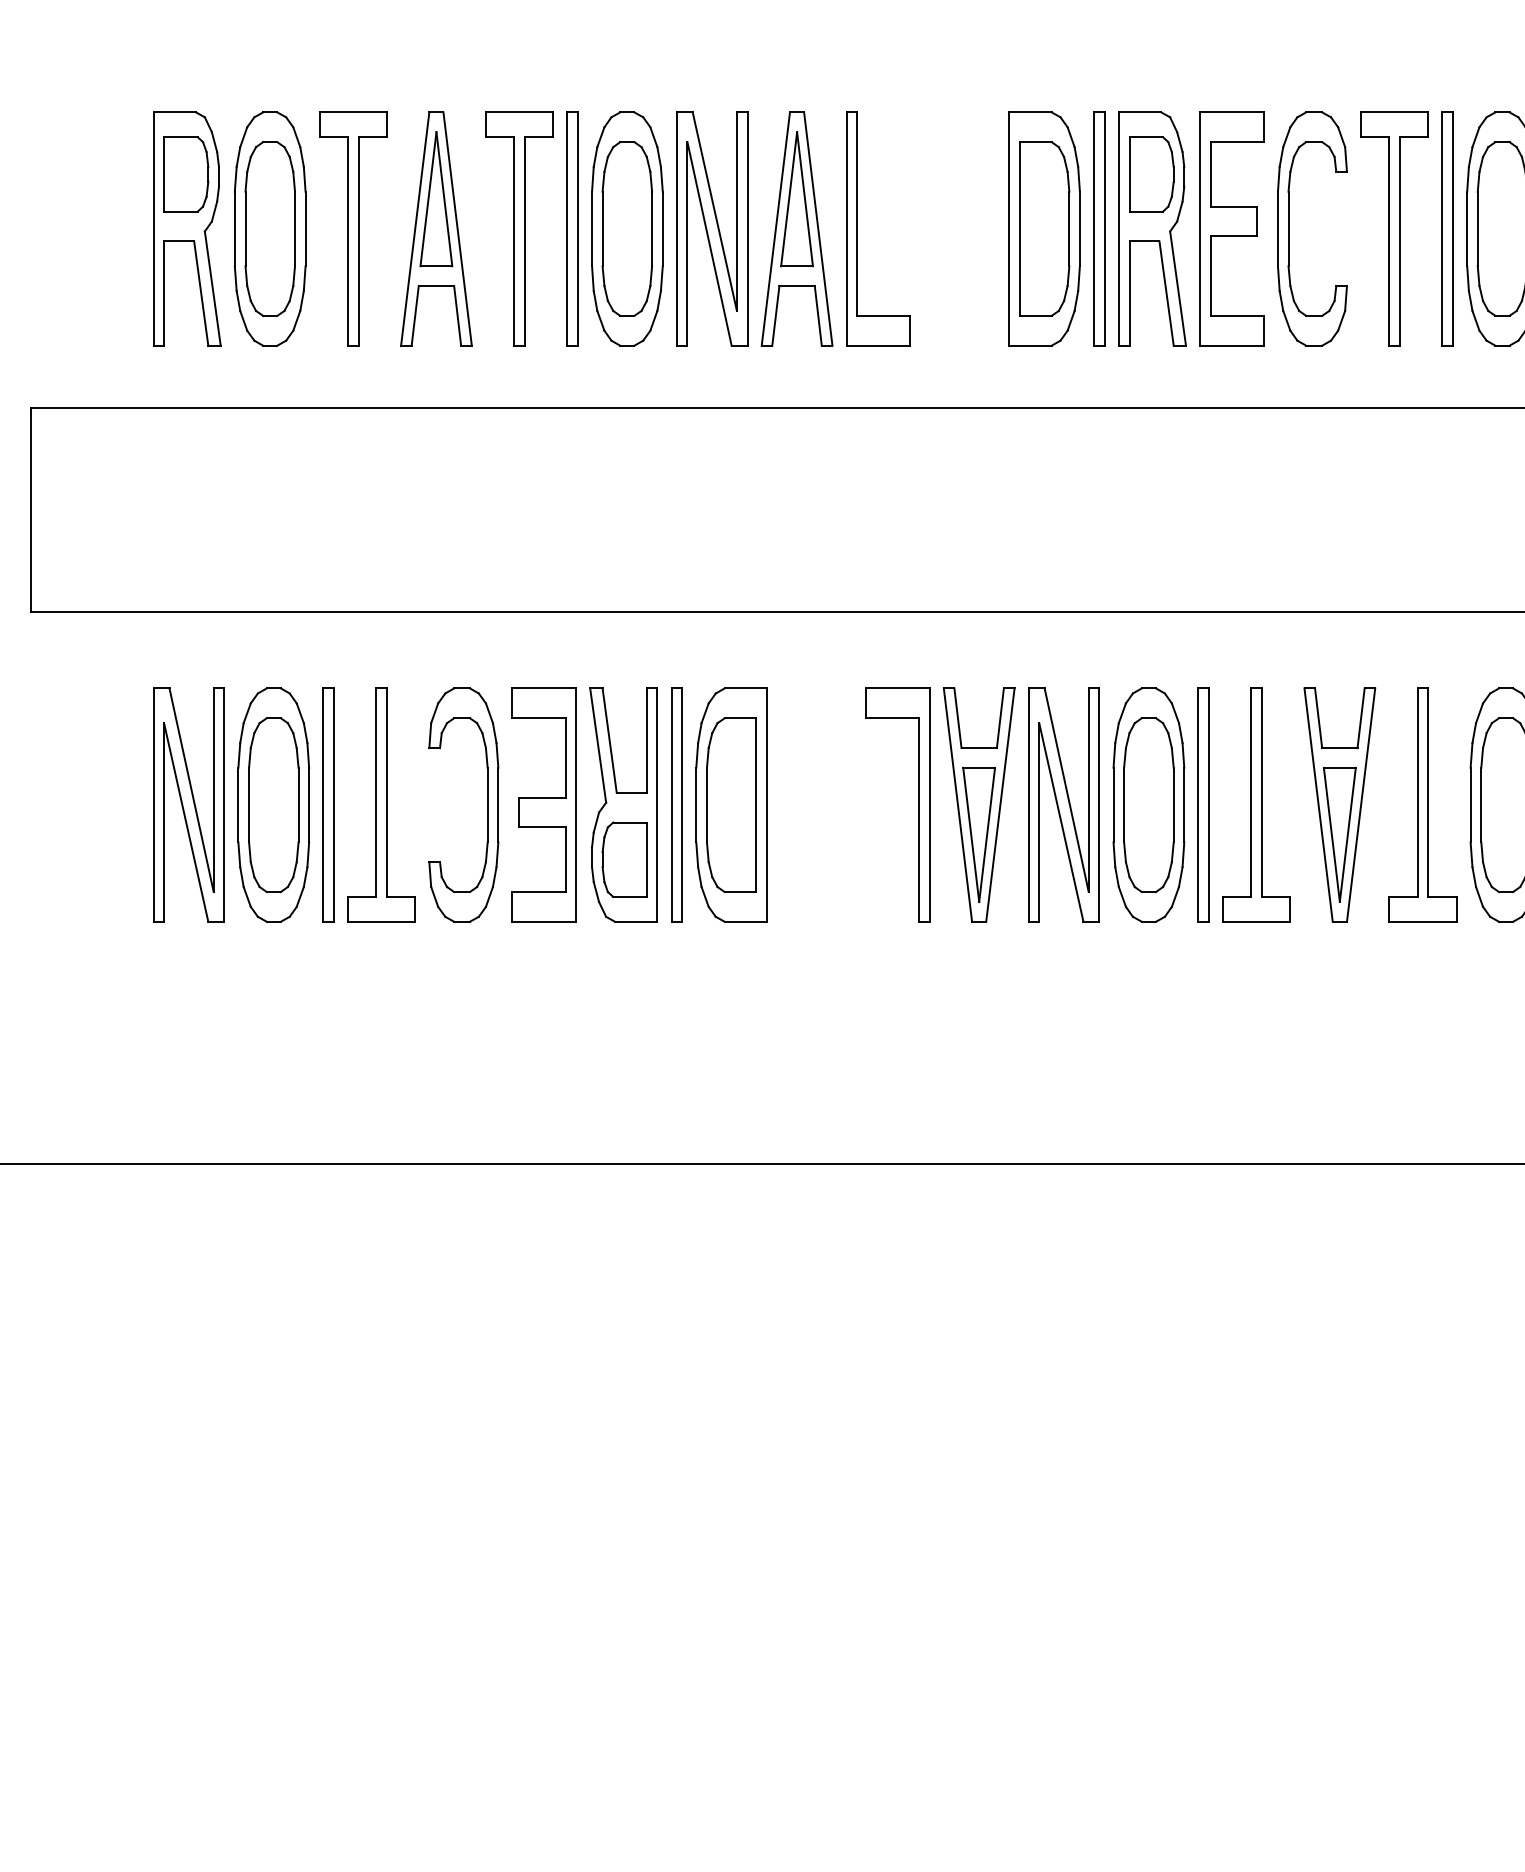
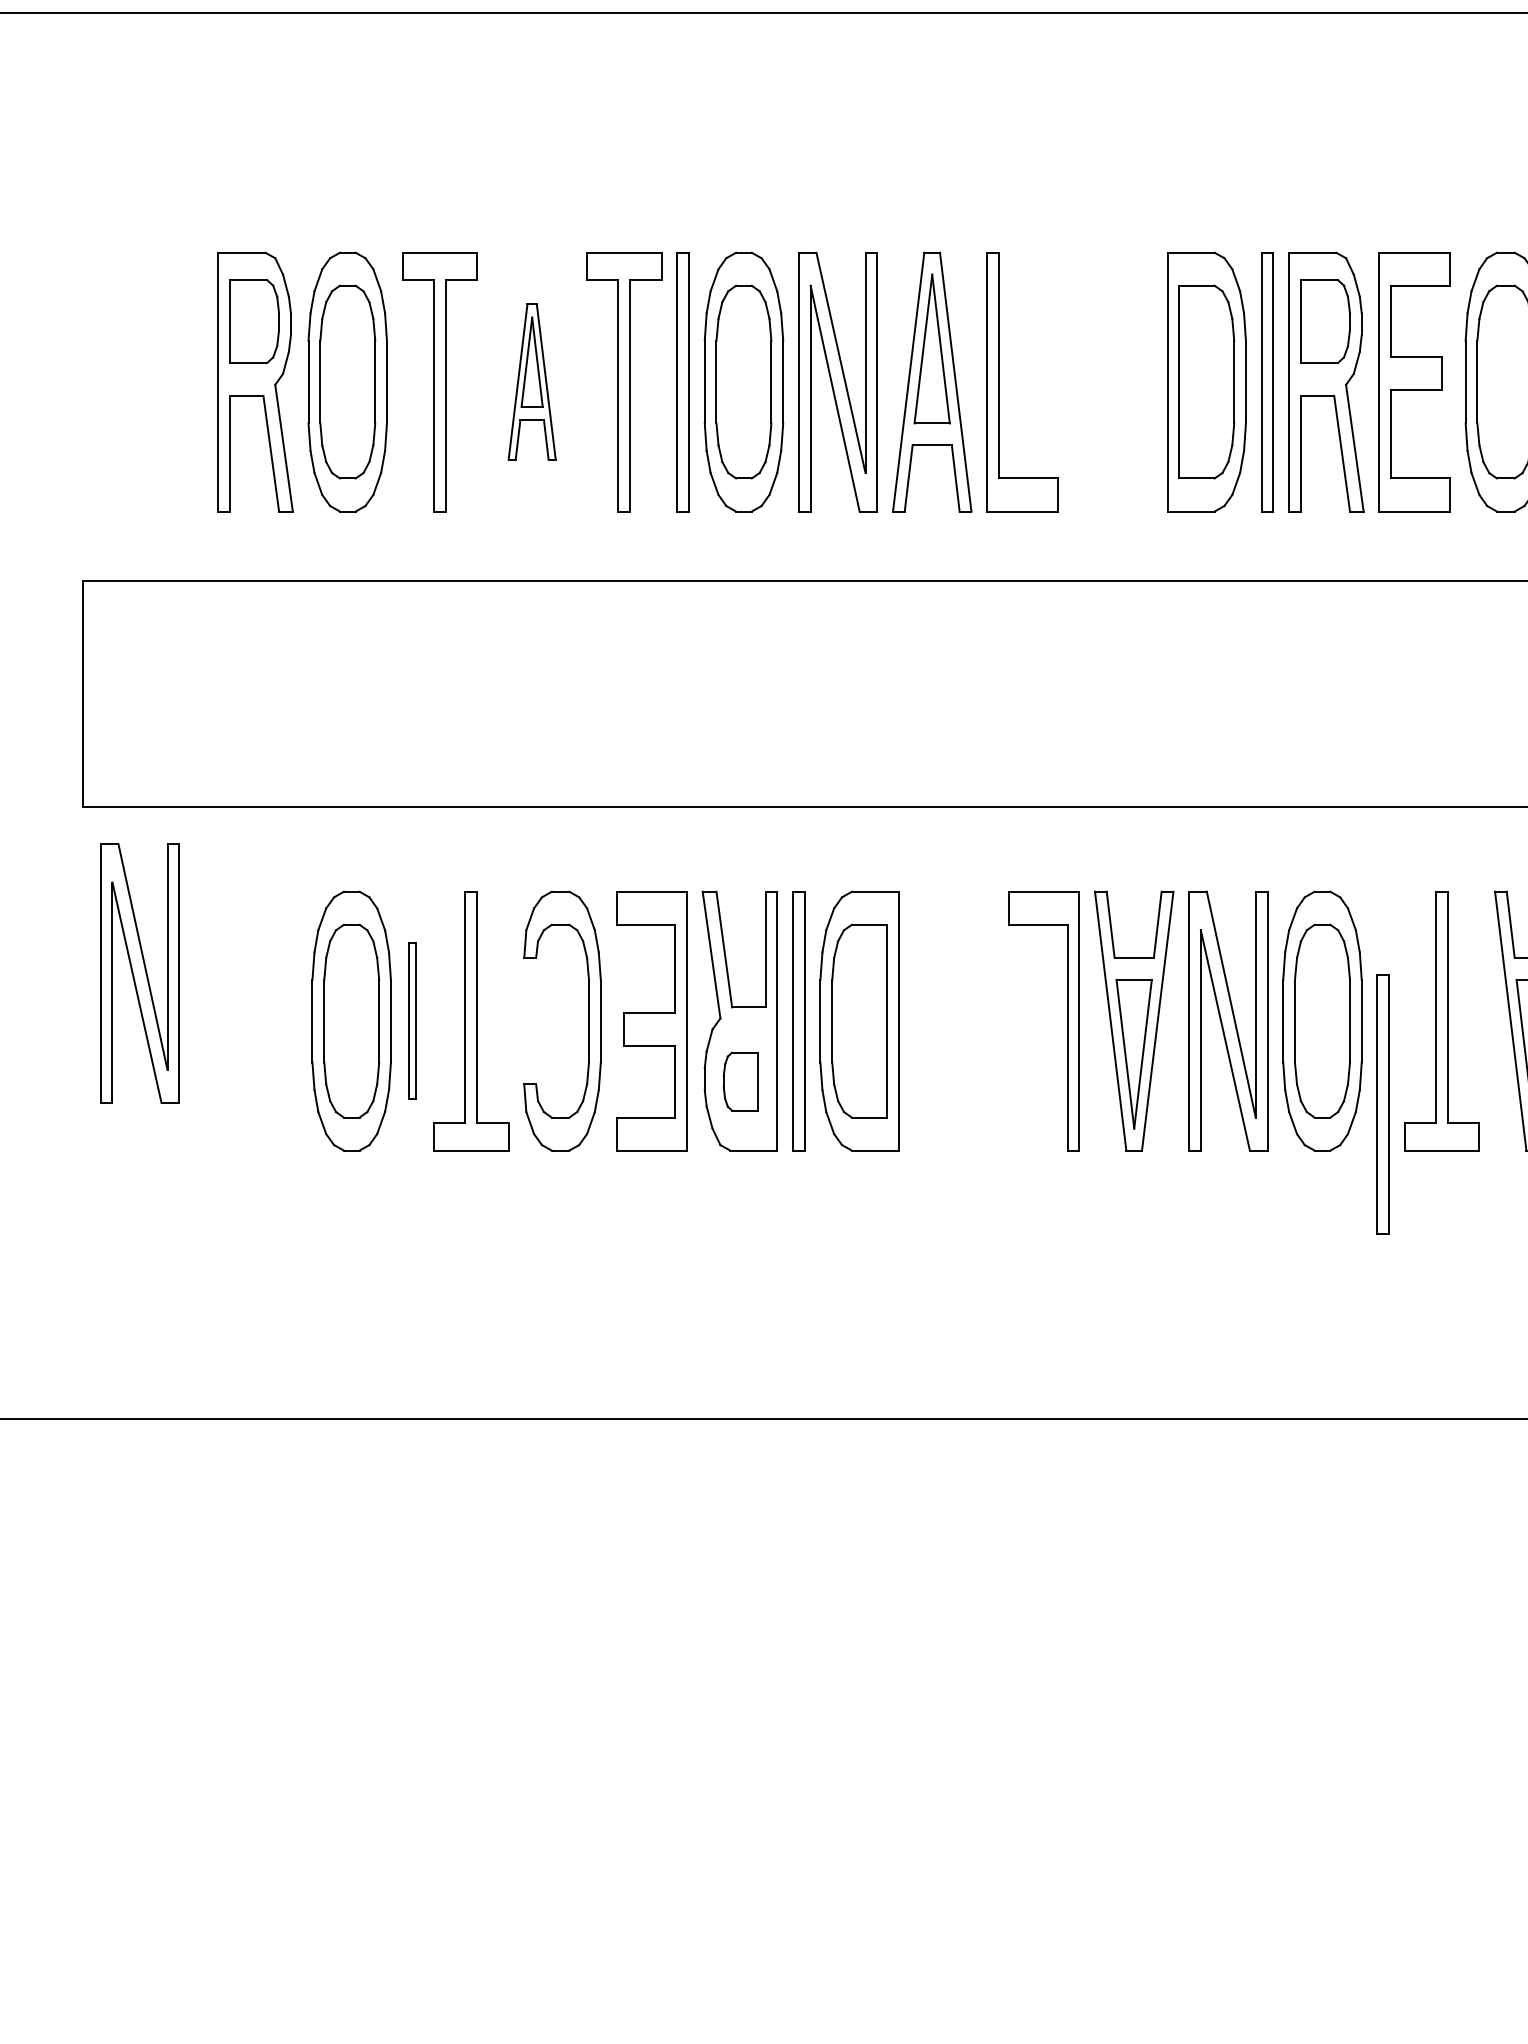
part: (436, 228) -> (532, 381), size x0.6
part: (188, 804) -> (139, 972), moved
part: (328, 804) -> (412, 1020), size x0.6
part: (1203, 804) -> (1383, 1103), moved
part: (624, 859) -> (740, 1081), size x0.7

